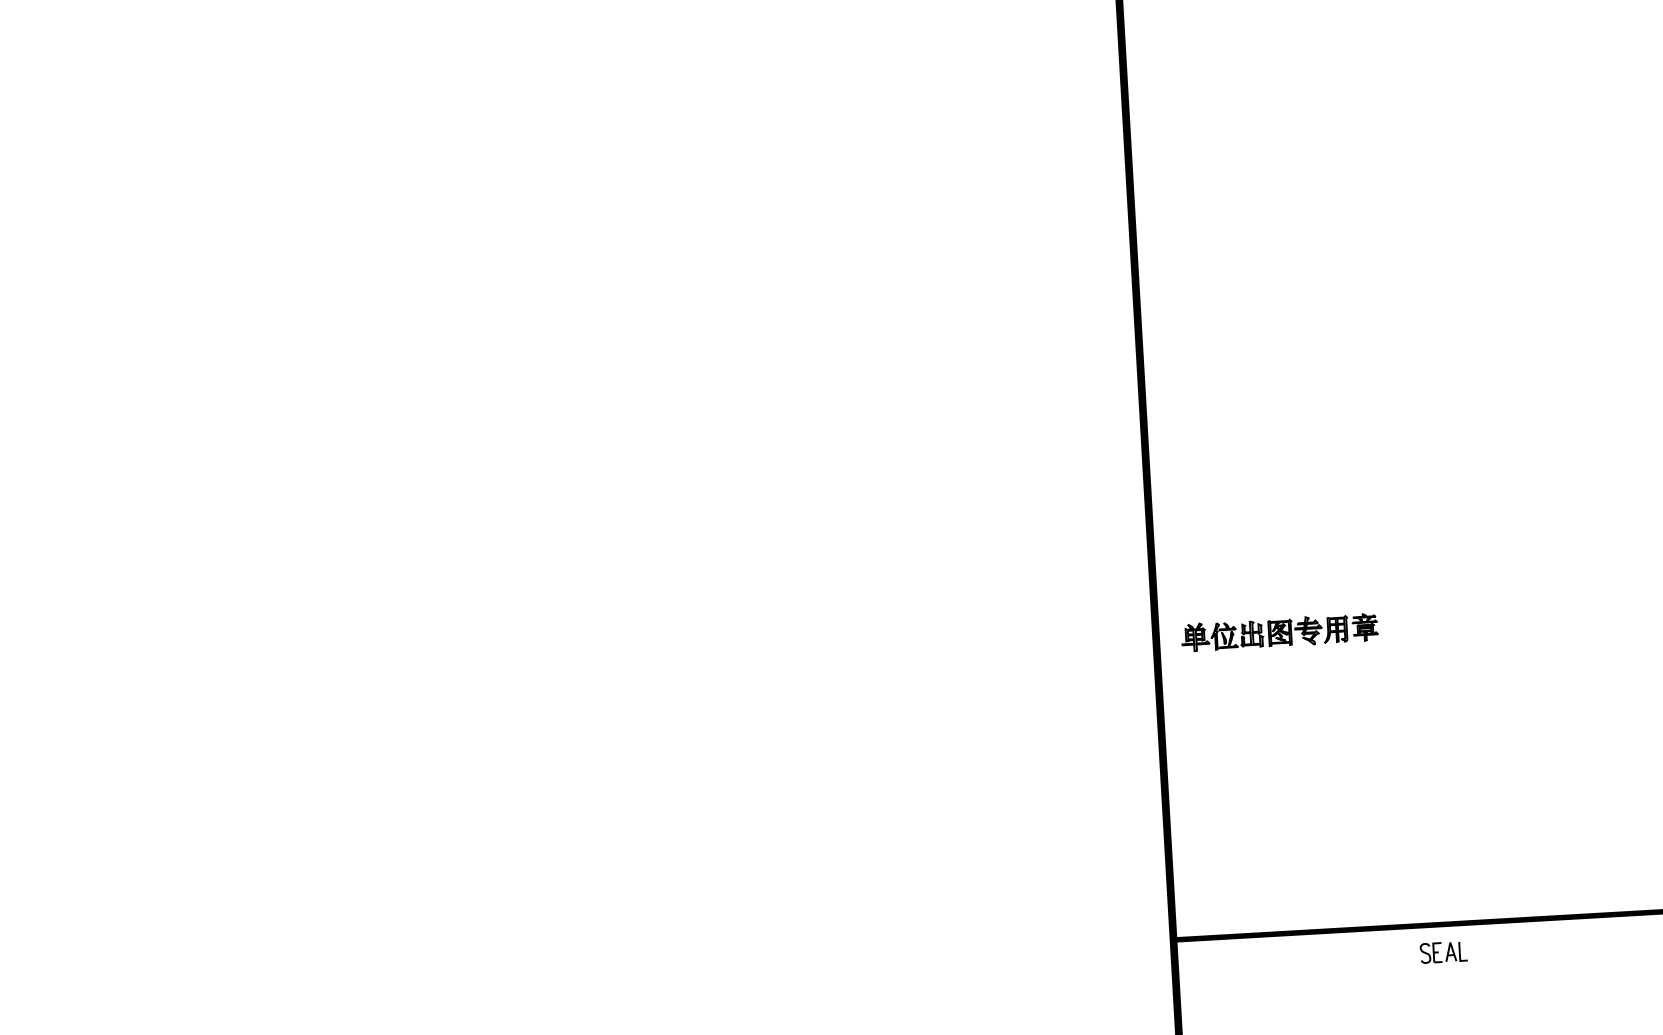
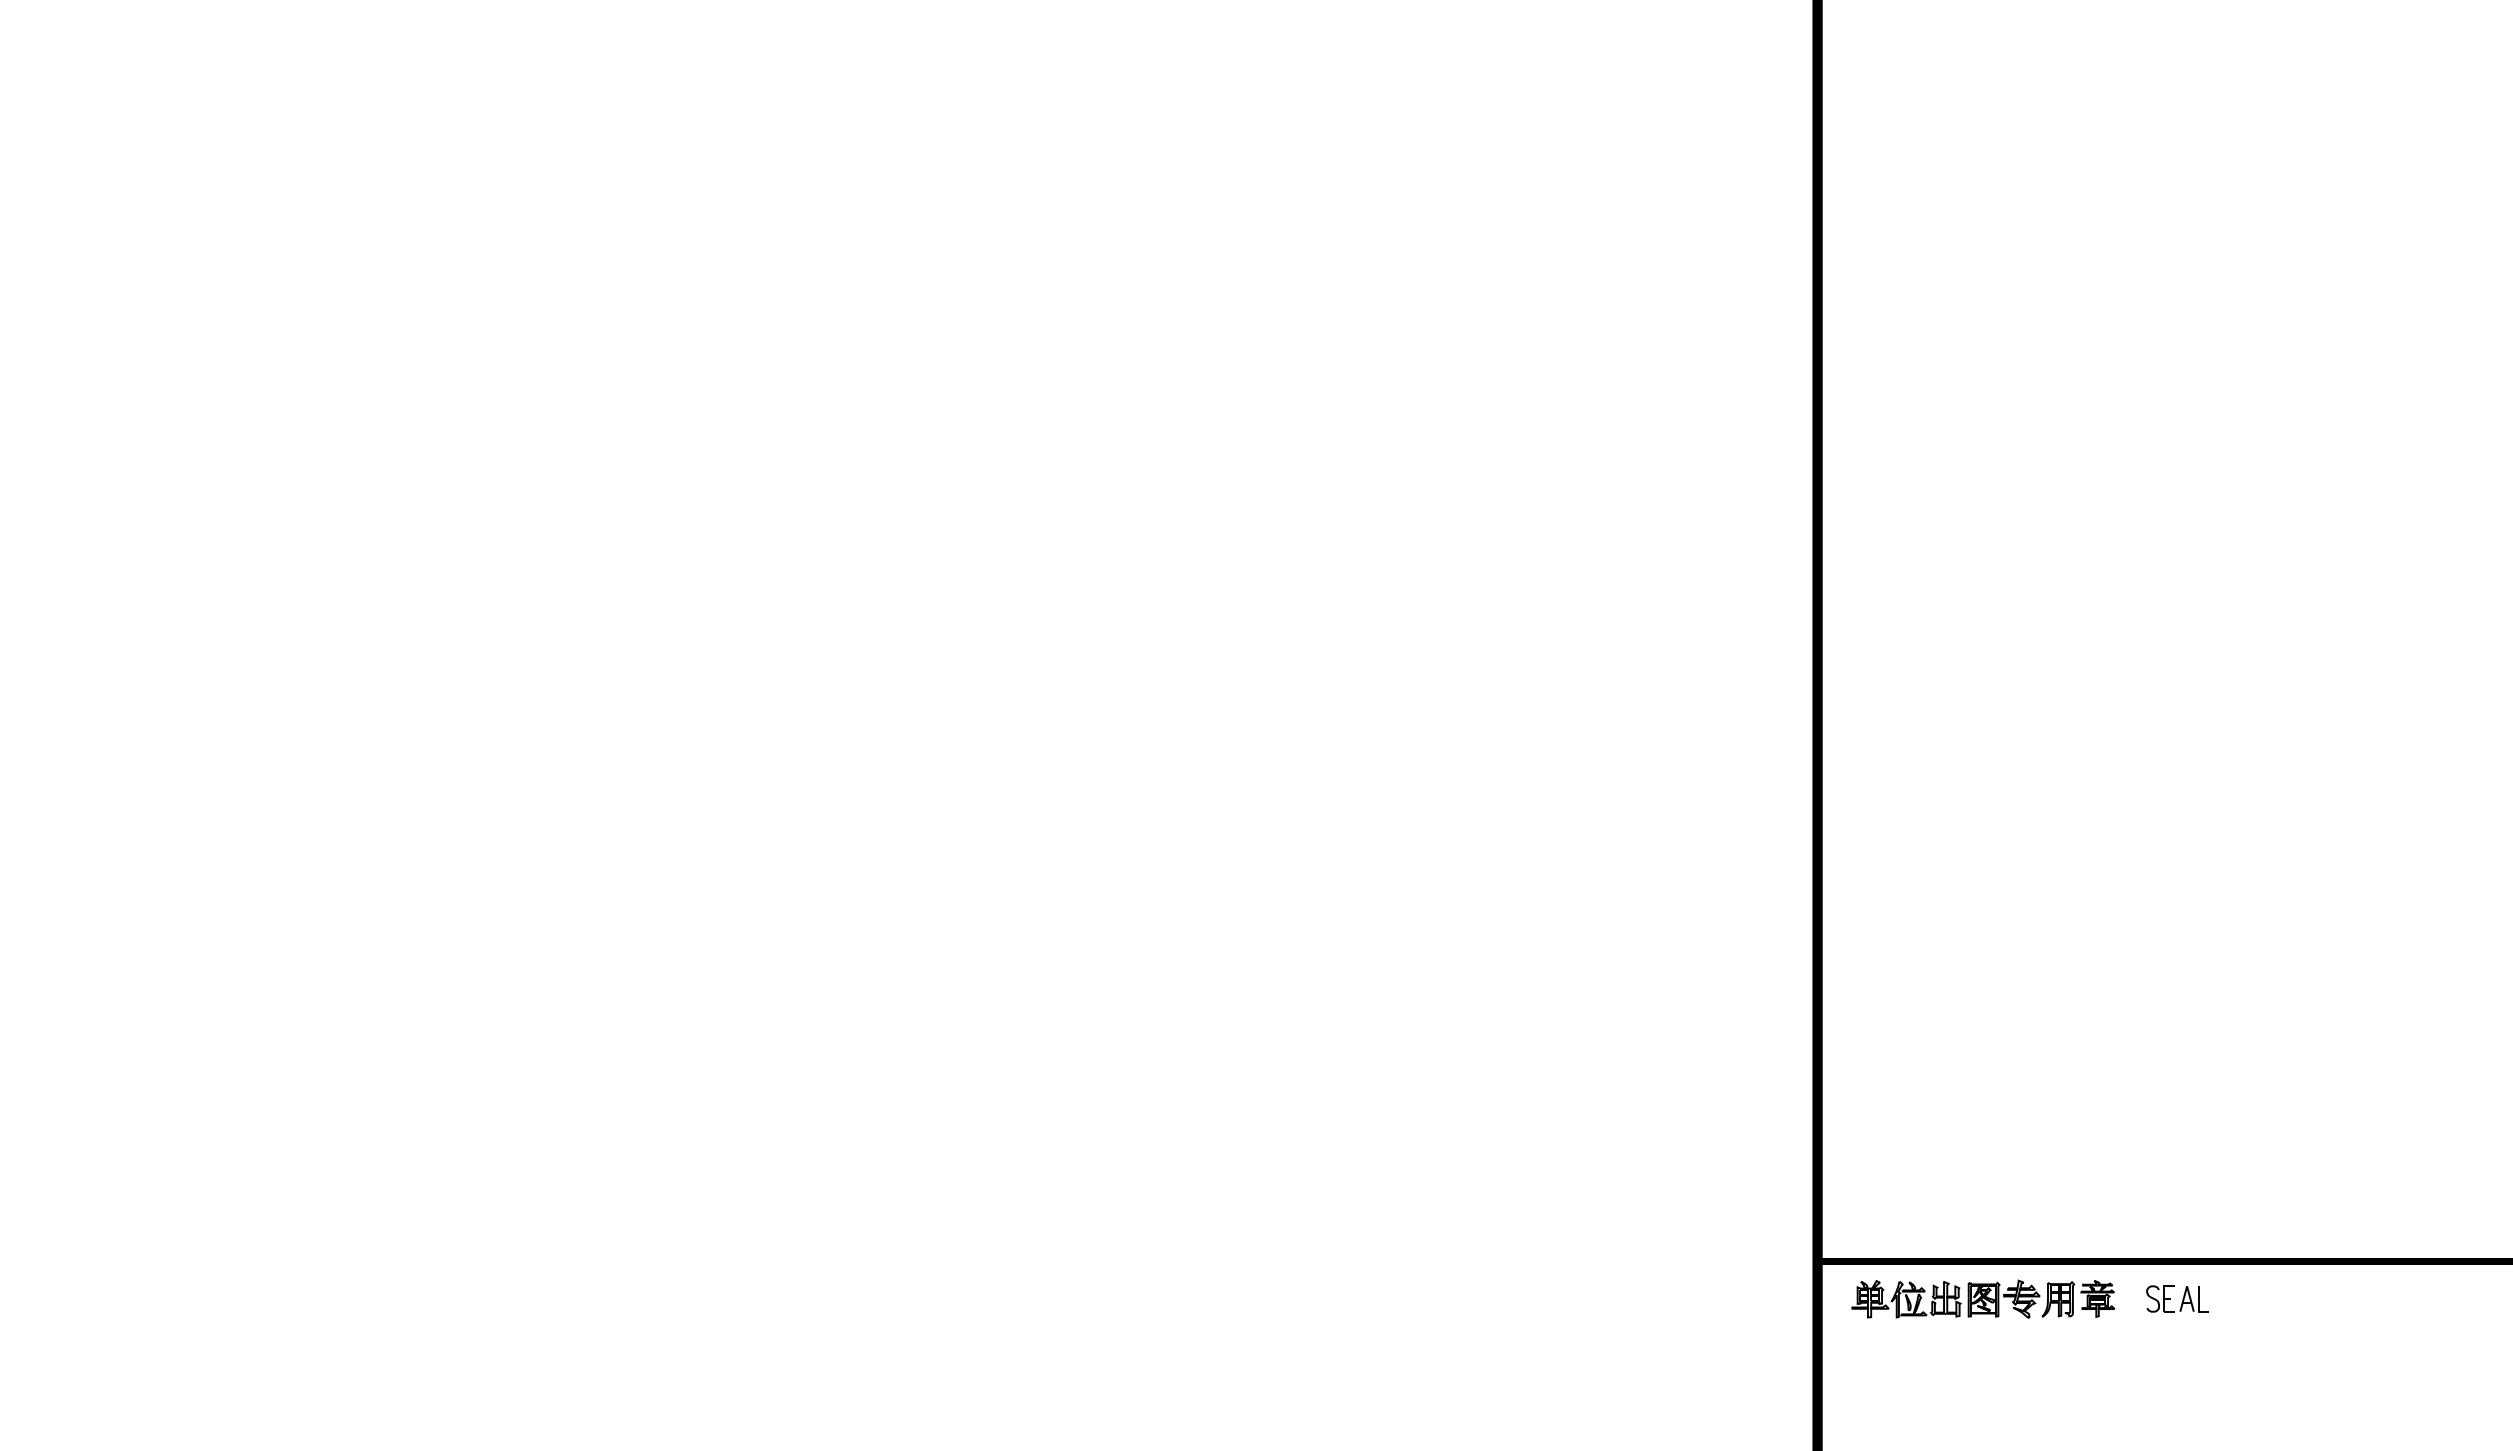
part: (1280, 632) -> (1983, 1298), moved

